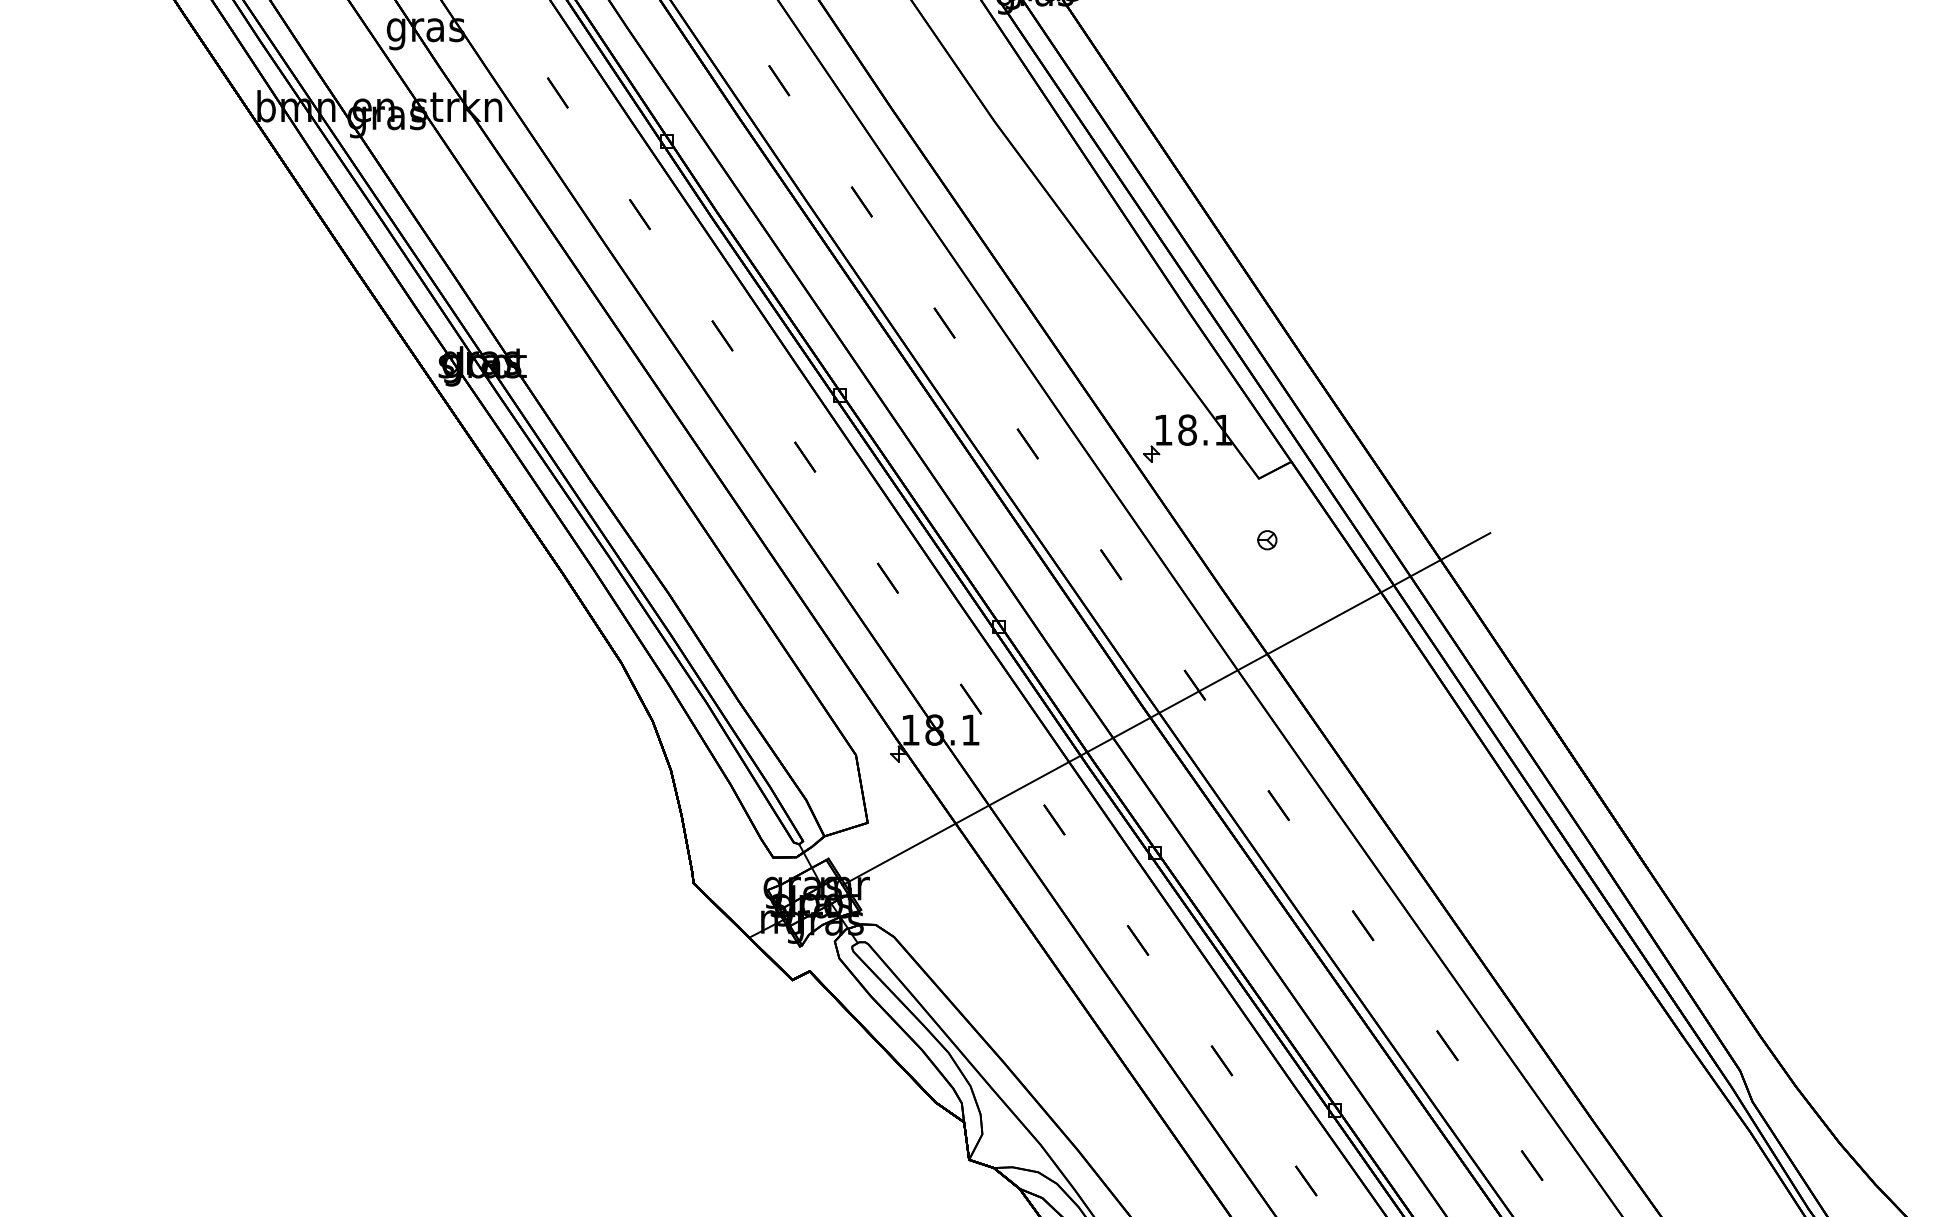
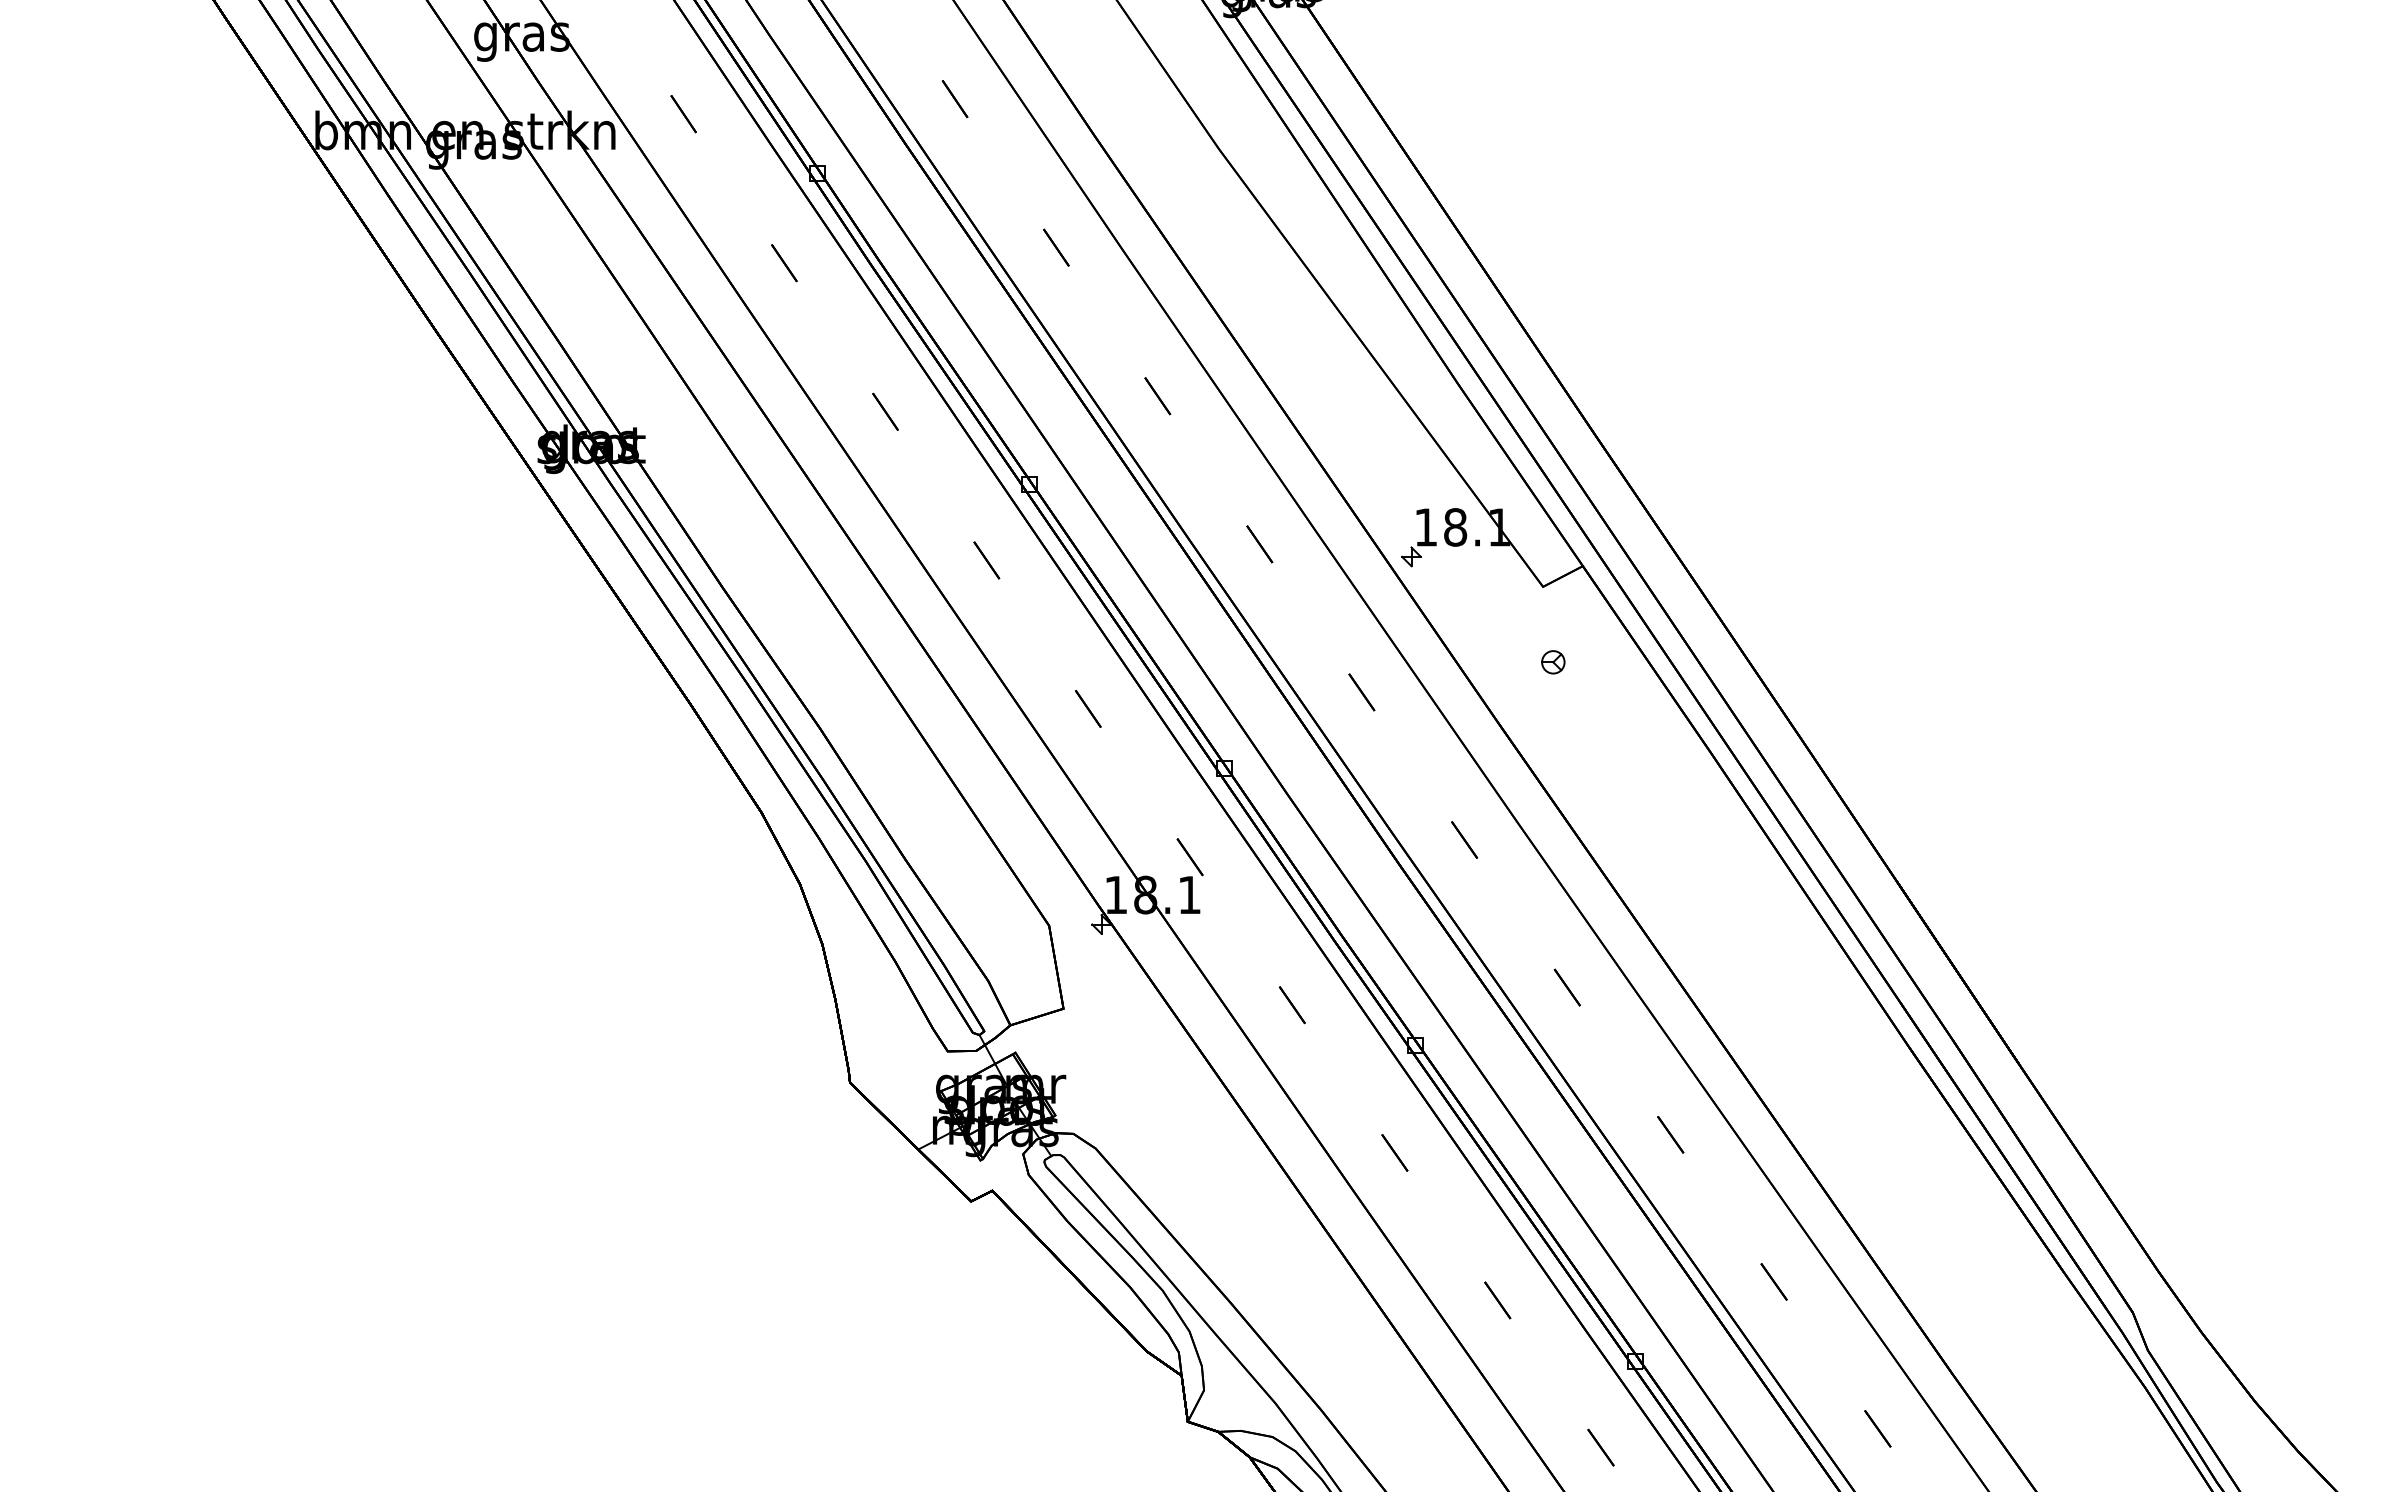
line: (1166, 709) -> (1429, 869), removed

